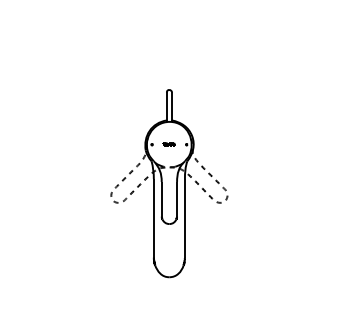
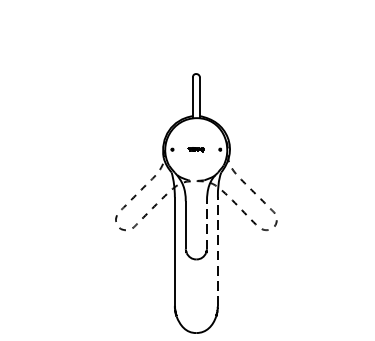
line: (177, 198) -> (207, 224), solid -> dashed
line: (184, 217) -> (217, 250), solid -> dashed

